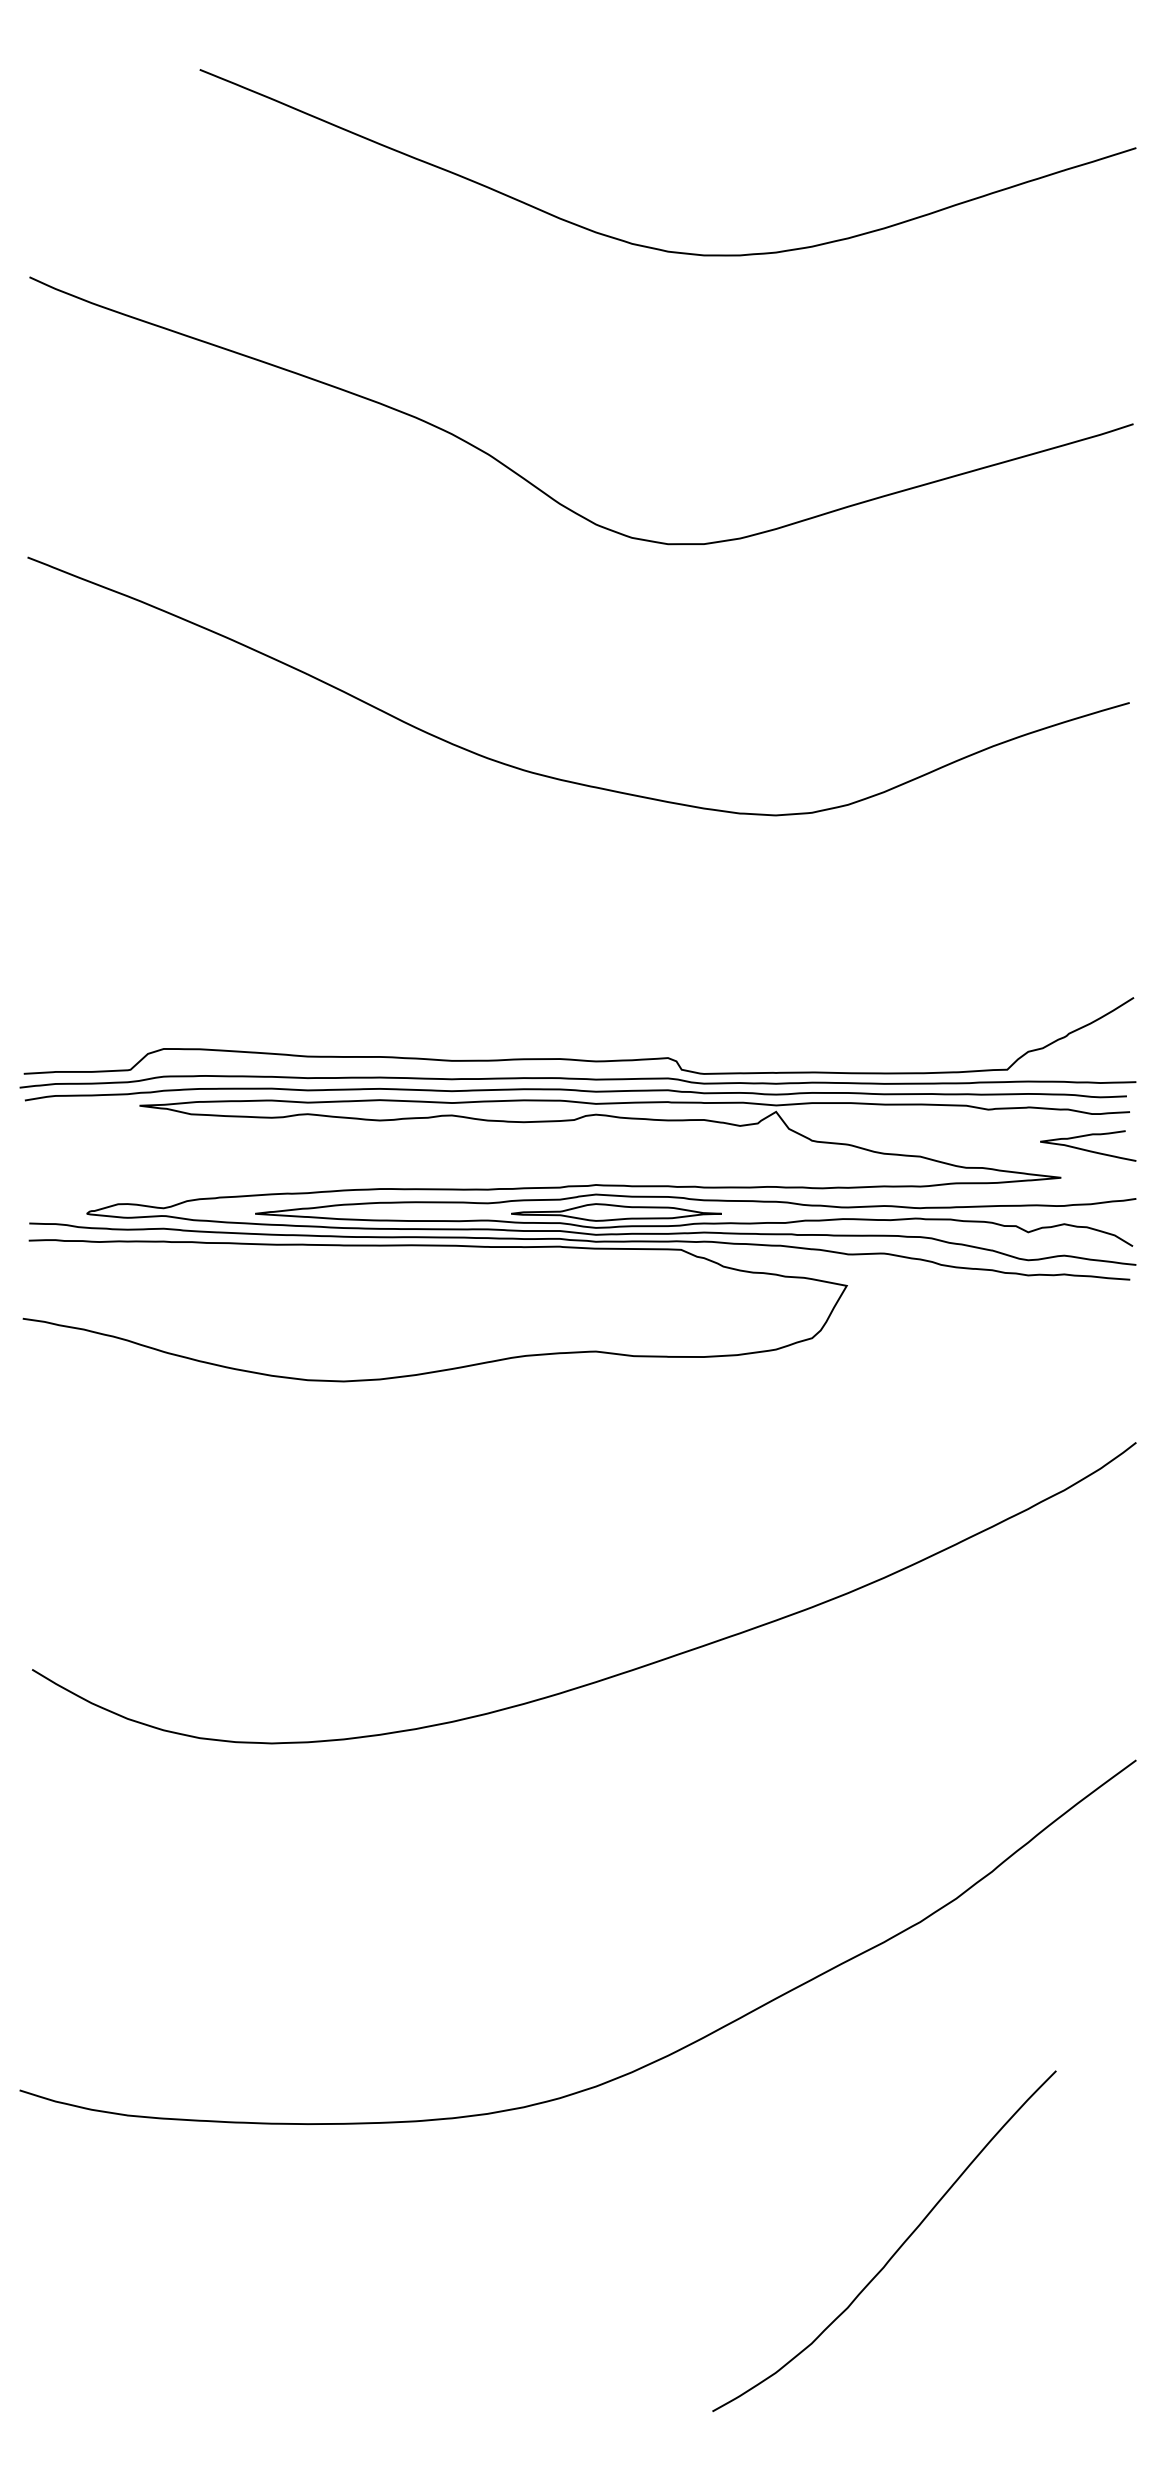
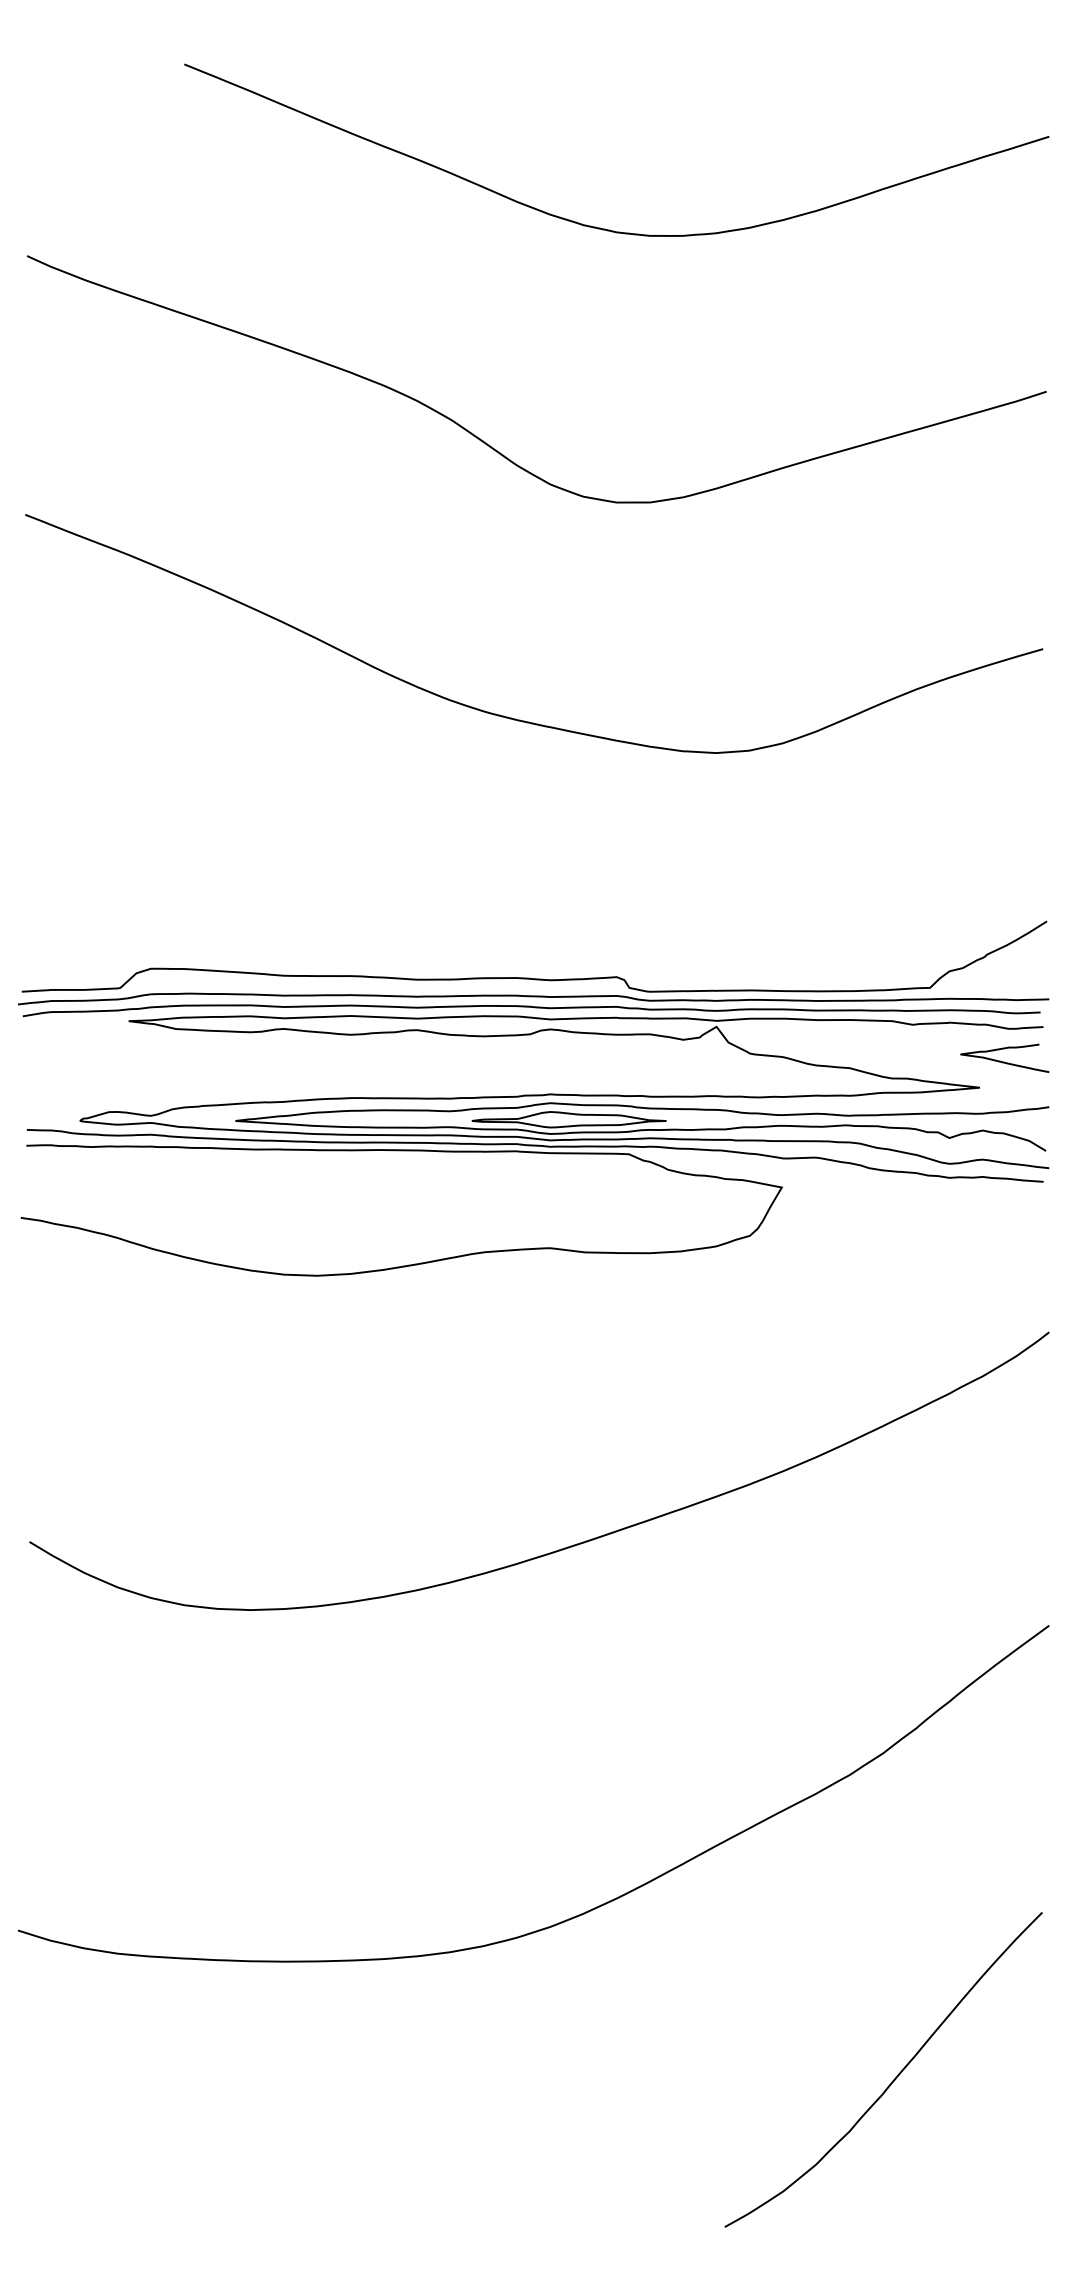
curve: (895, 2251) -> (893, 2079), moved

